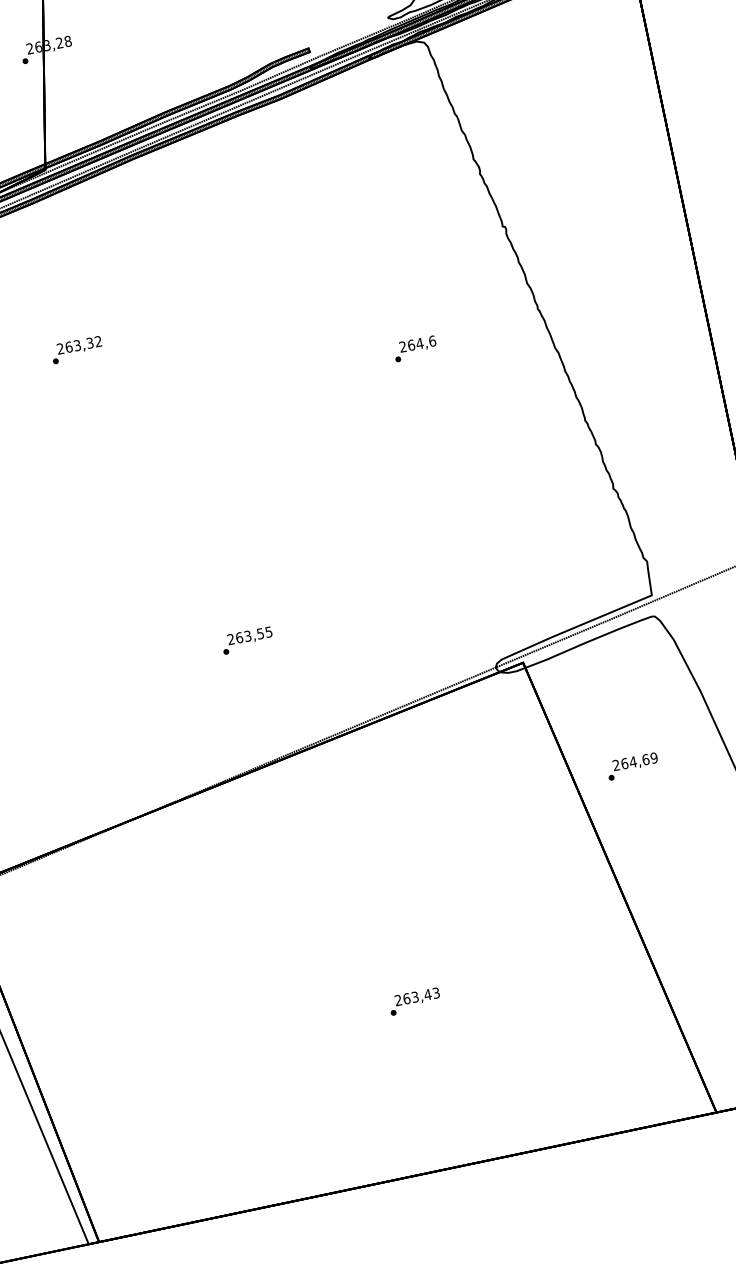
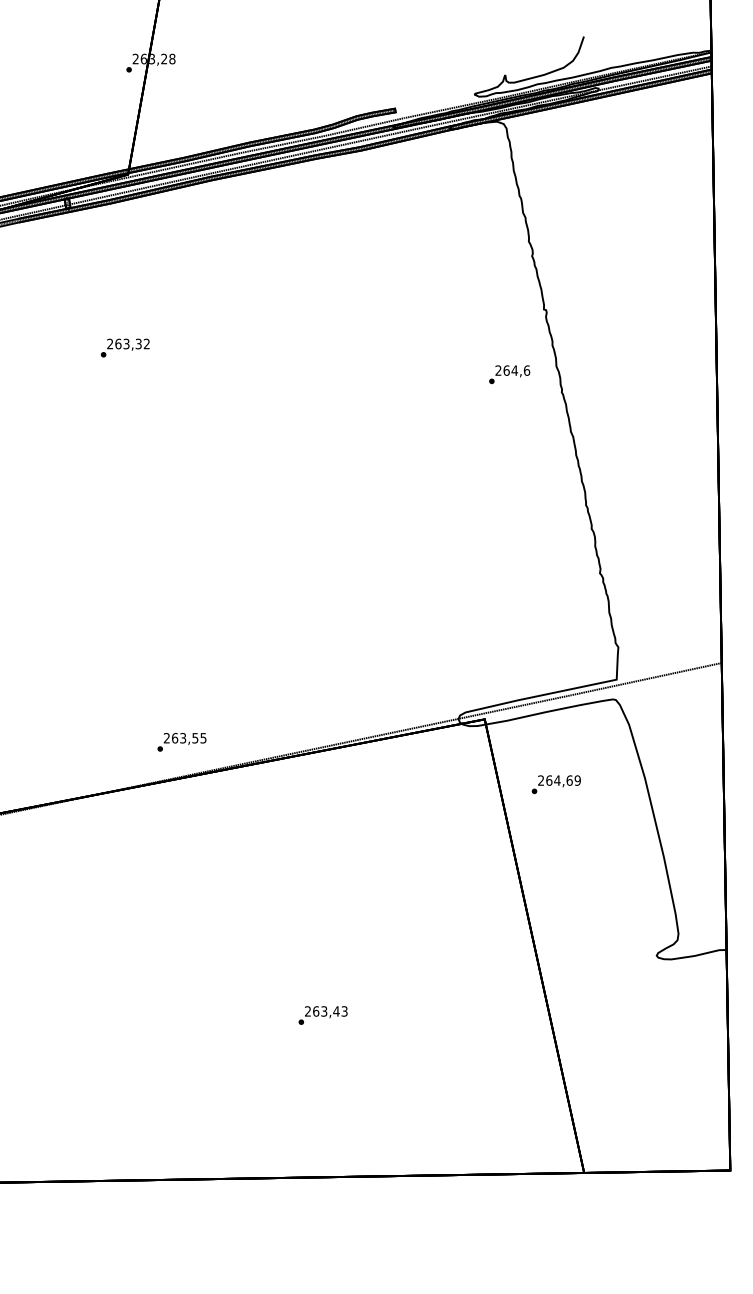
text: (415, 348) -> (509, 374), moved
text: (247, 640) -> (181, 742), moved
text: (631, 766) -> (555, 784), moved

